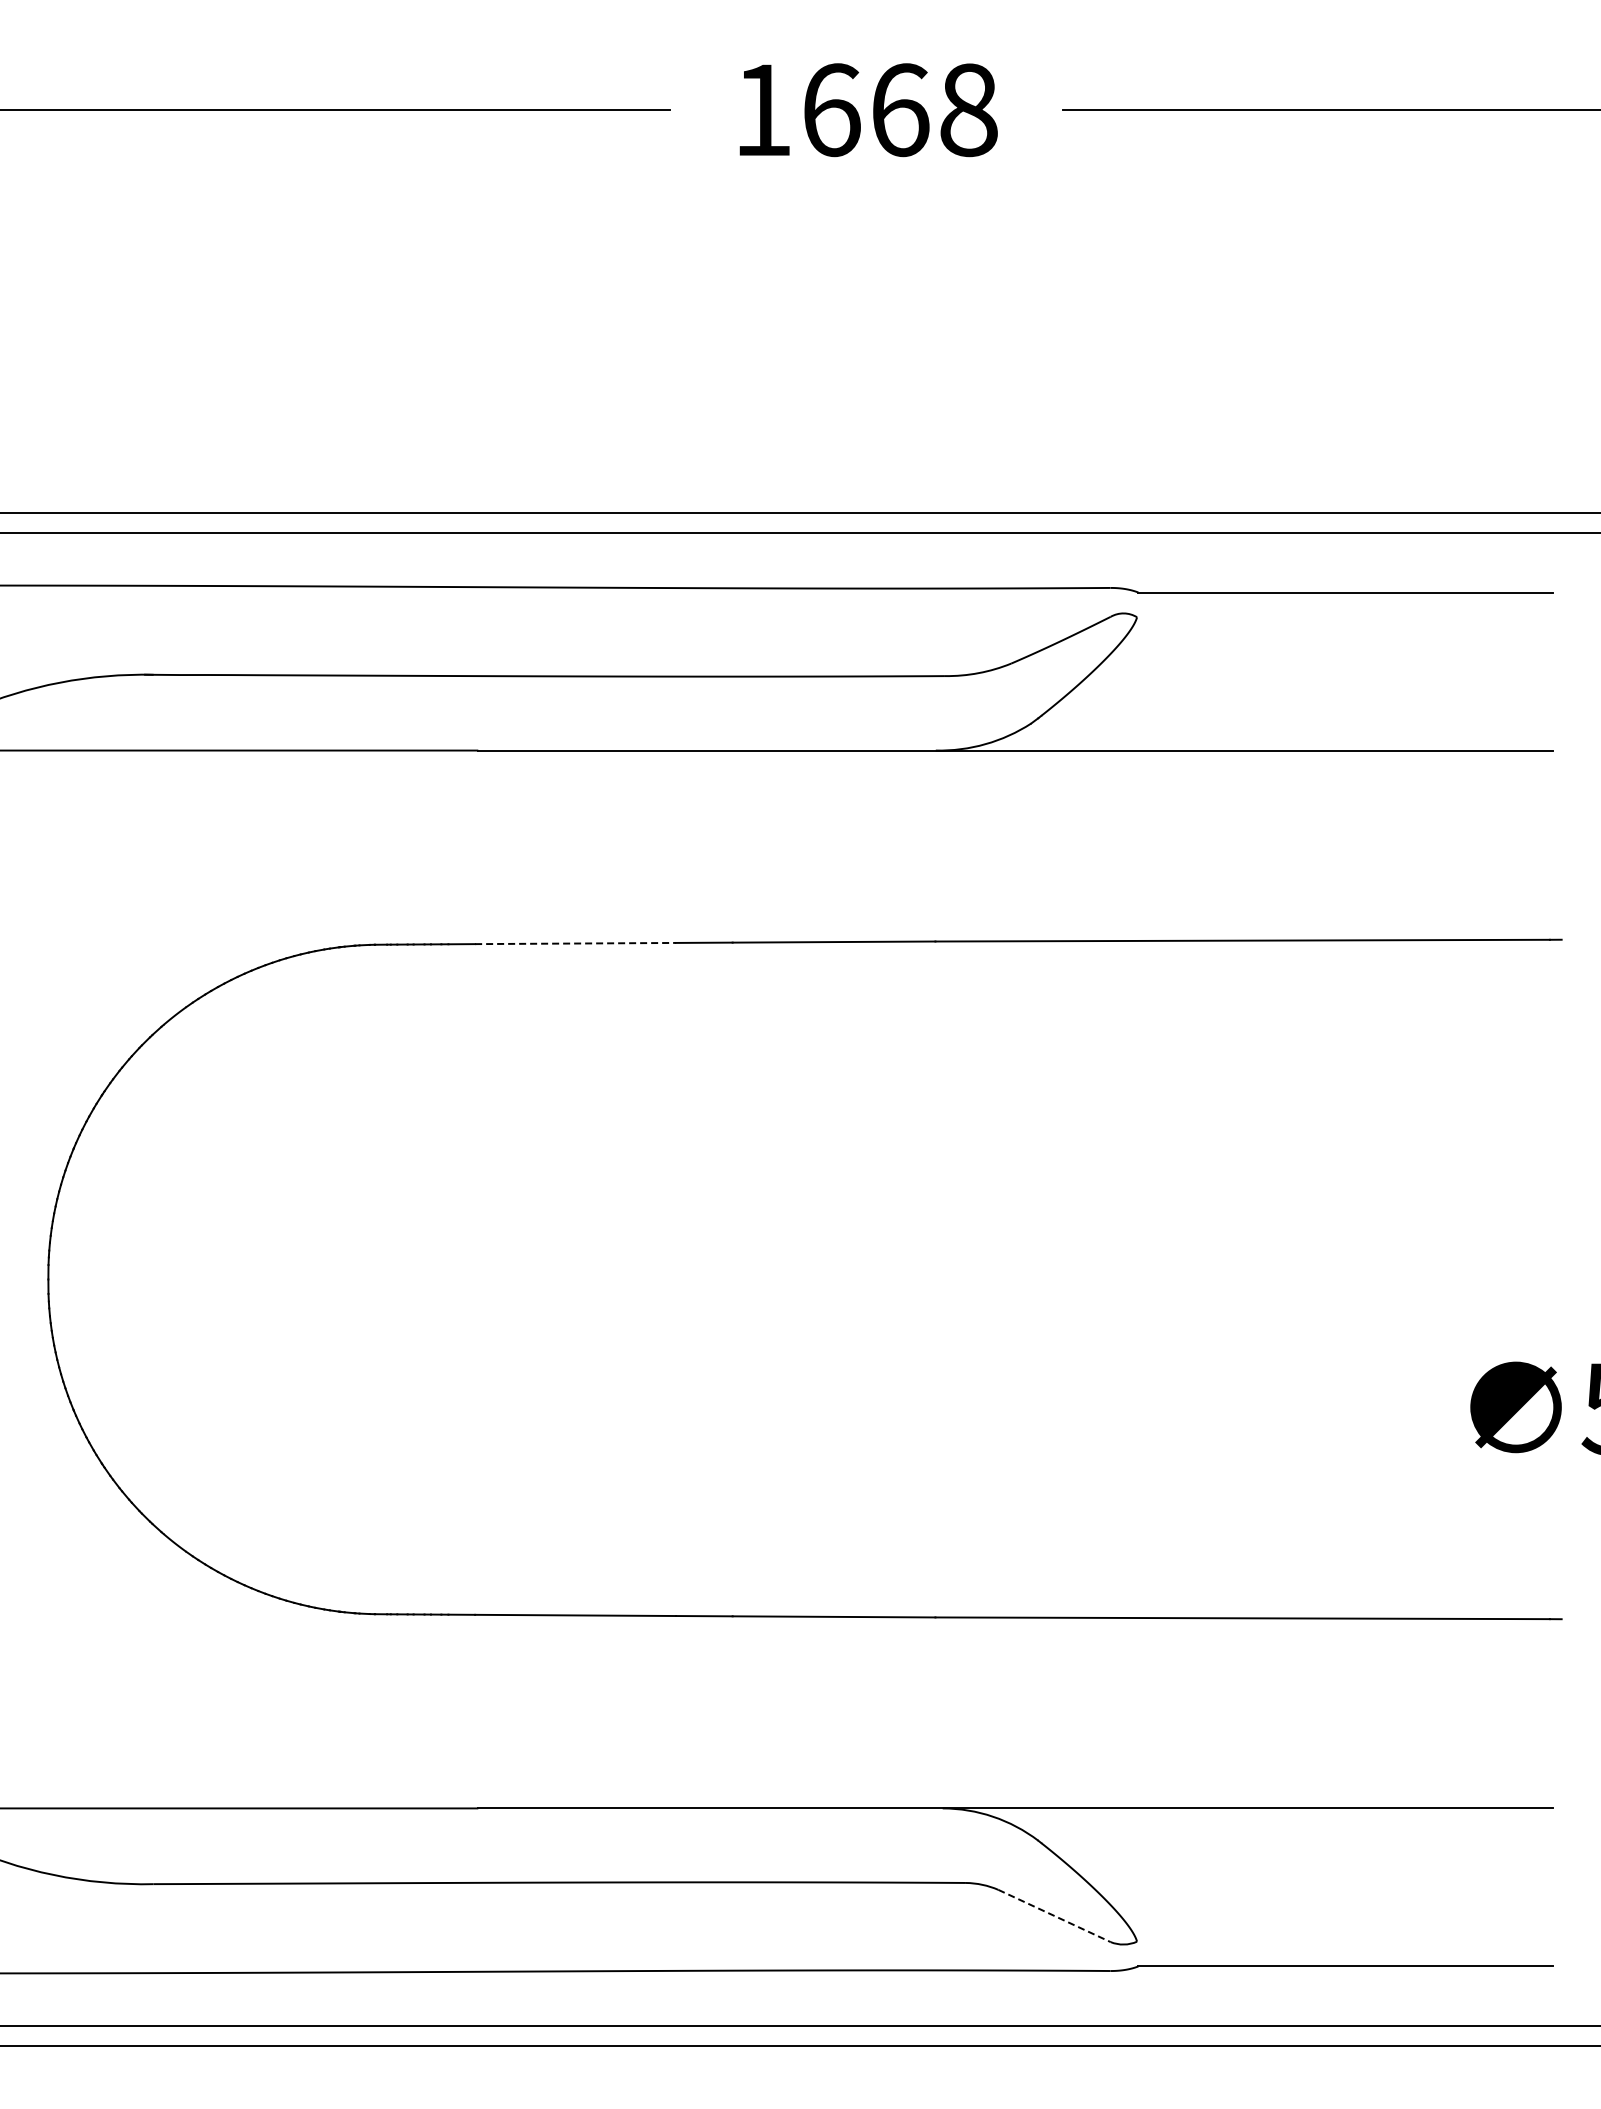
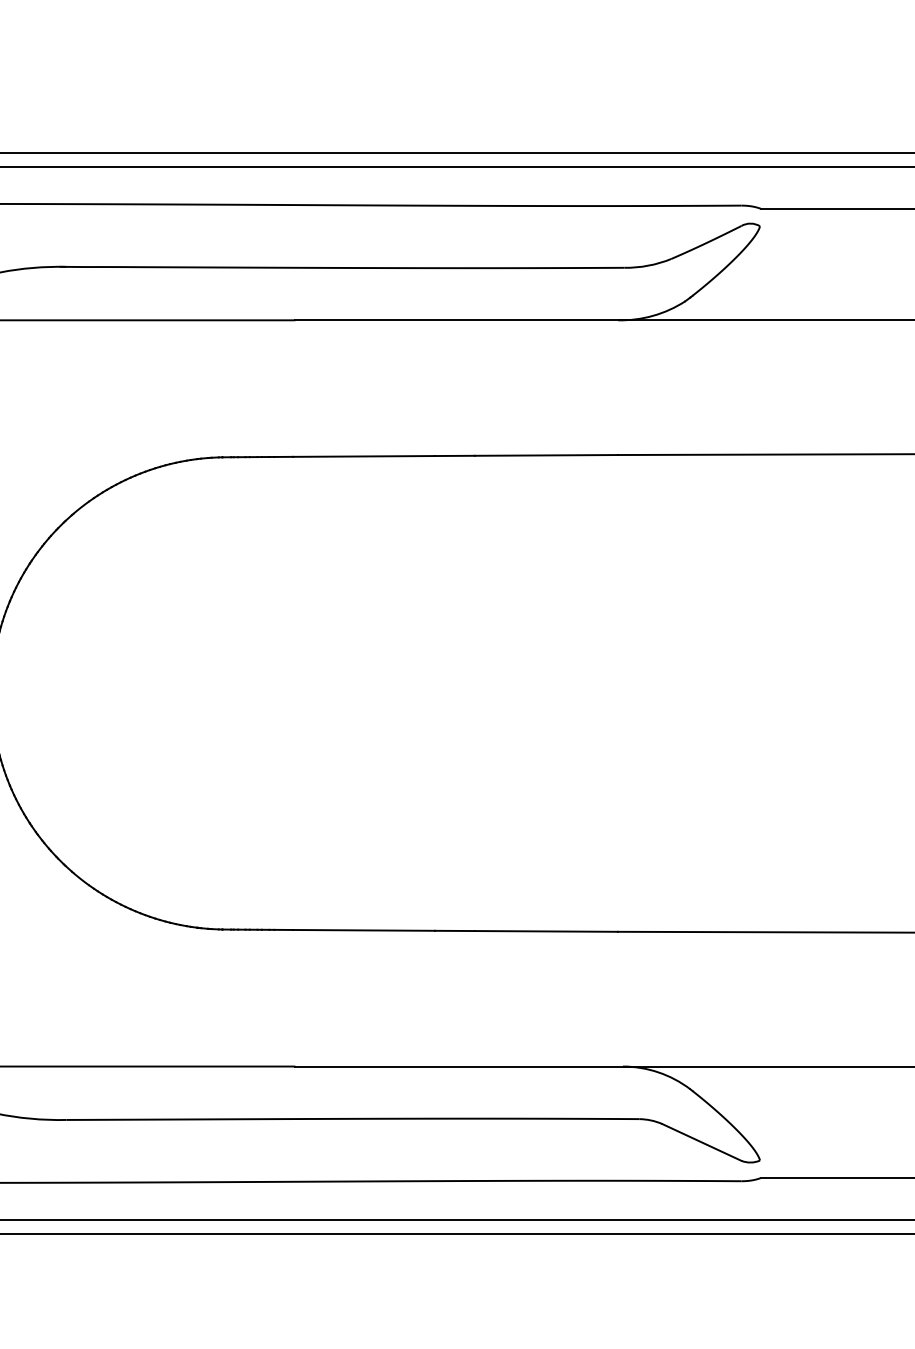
line: (576, 943) -> (364, 456), dashed -> solid
line: (1054, 1915) -> (701, 1142), dashed -> solid

